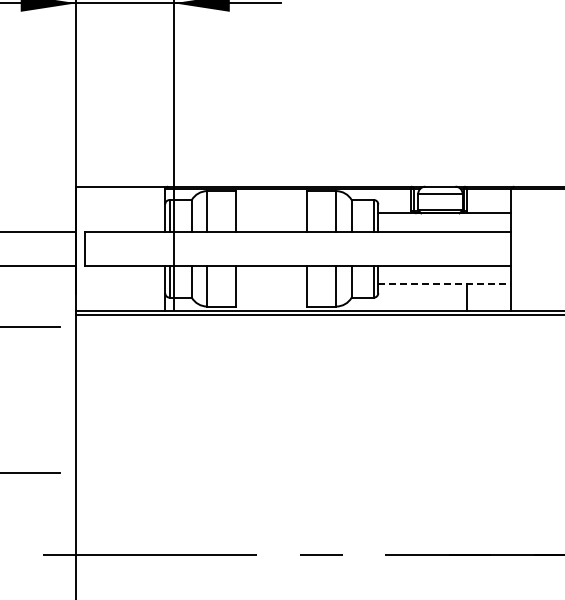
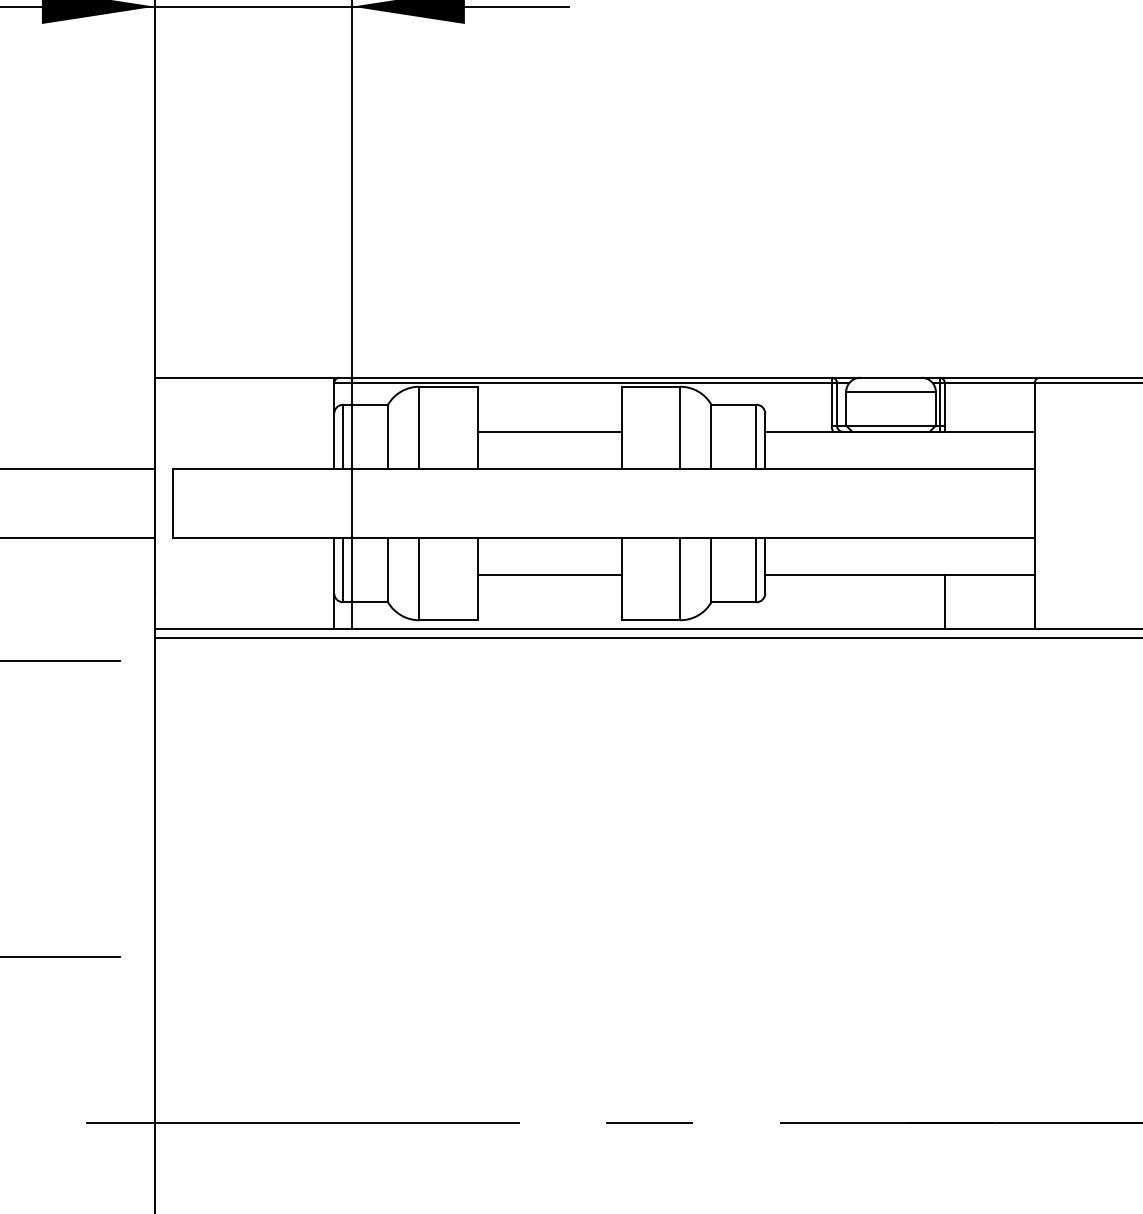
line: (271, 213) -> (549, 432), added
line: (271, 284) -> (549, 575), added
line: (444, 284) -> (899, 575), dashed -> solid

